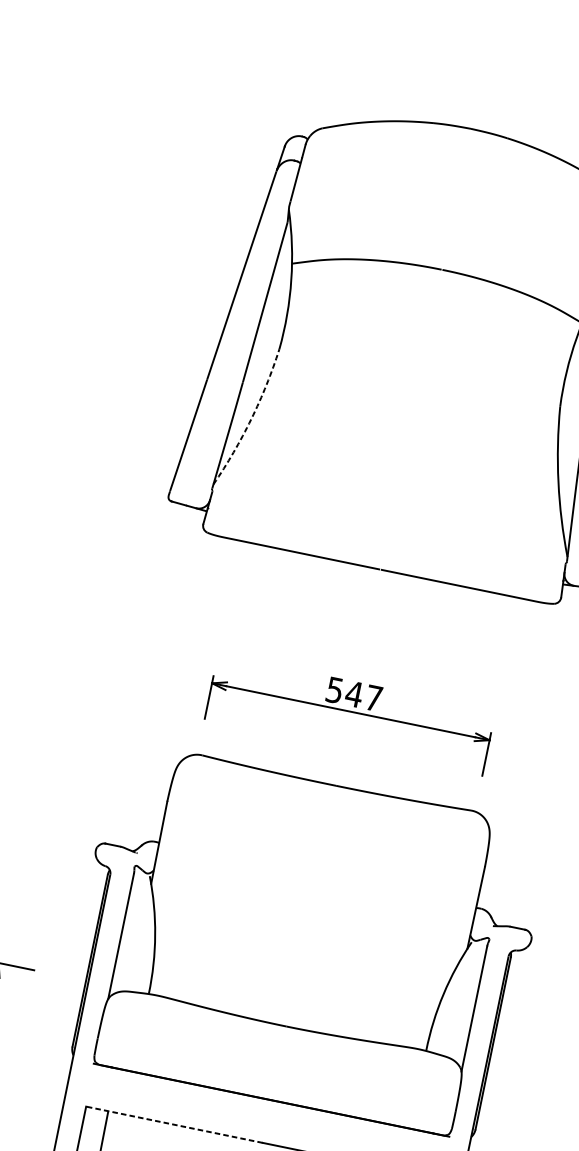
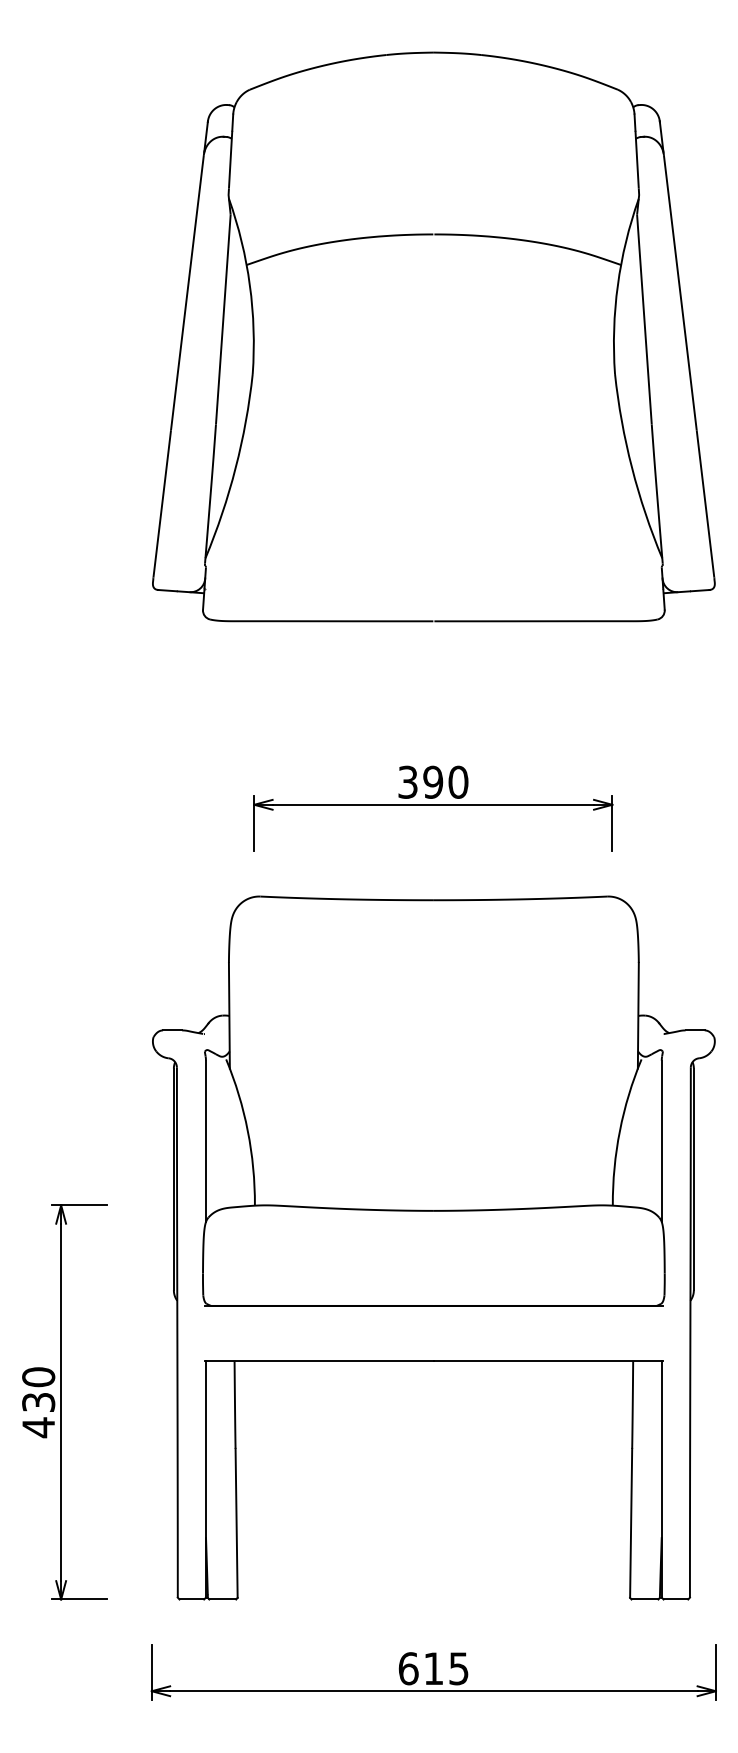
arc: (251, 418) -> (235, 467), dashed -> solid
text: (354, 693) -> (433, 781), 547 -> 390
line: (174, 1124) -> (319, 1360), dashed -> solid

